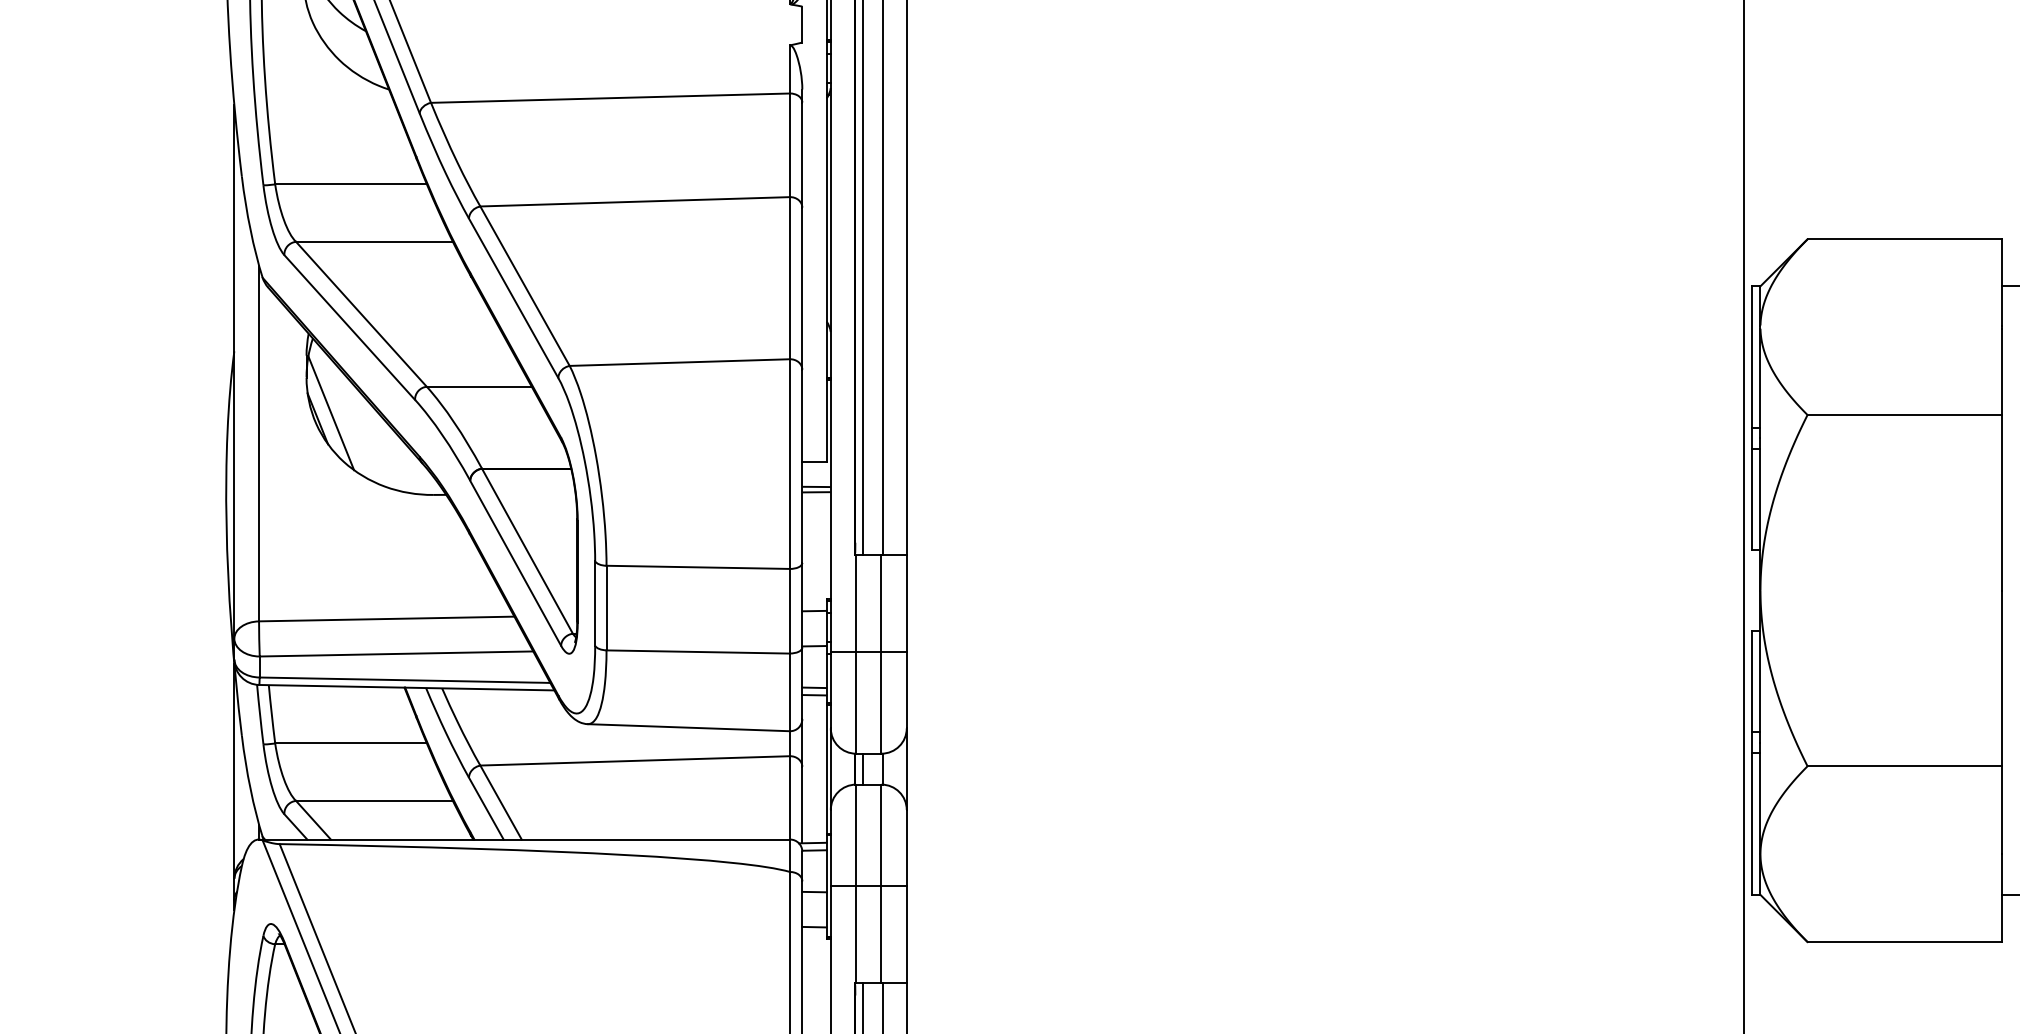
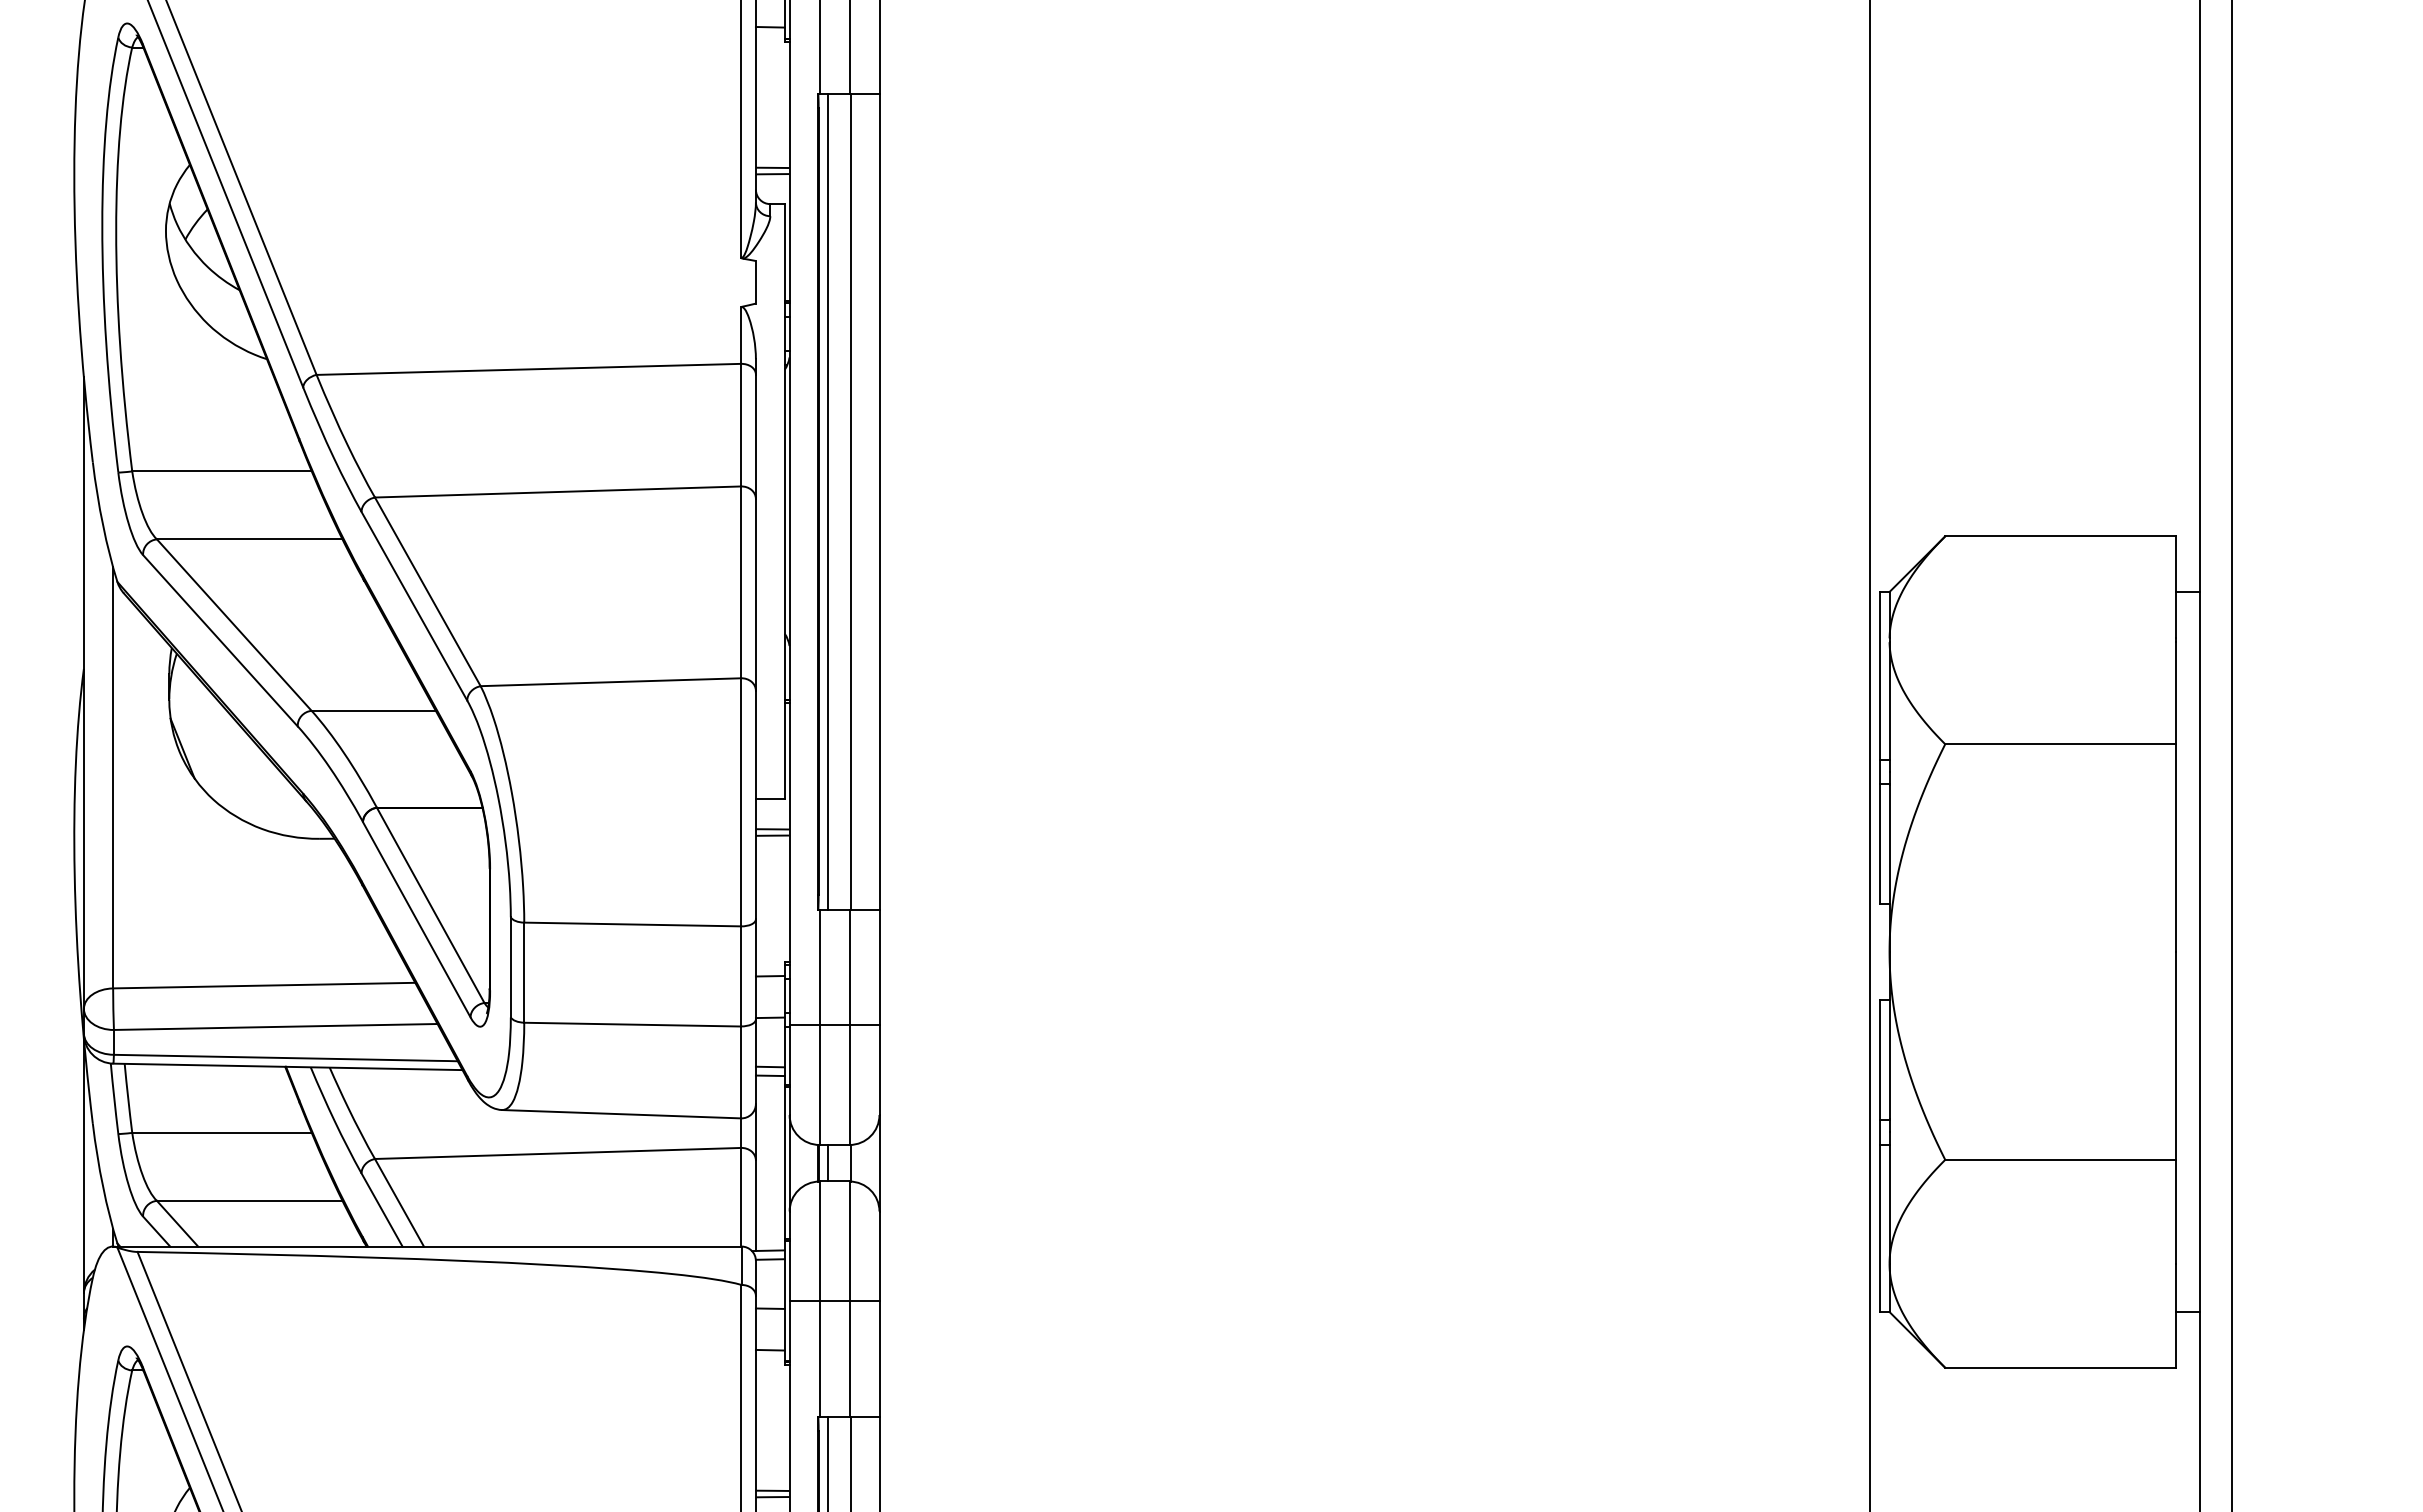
line: (331, 412) -> (198, 741), removed

